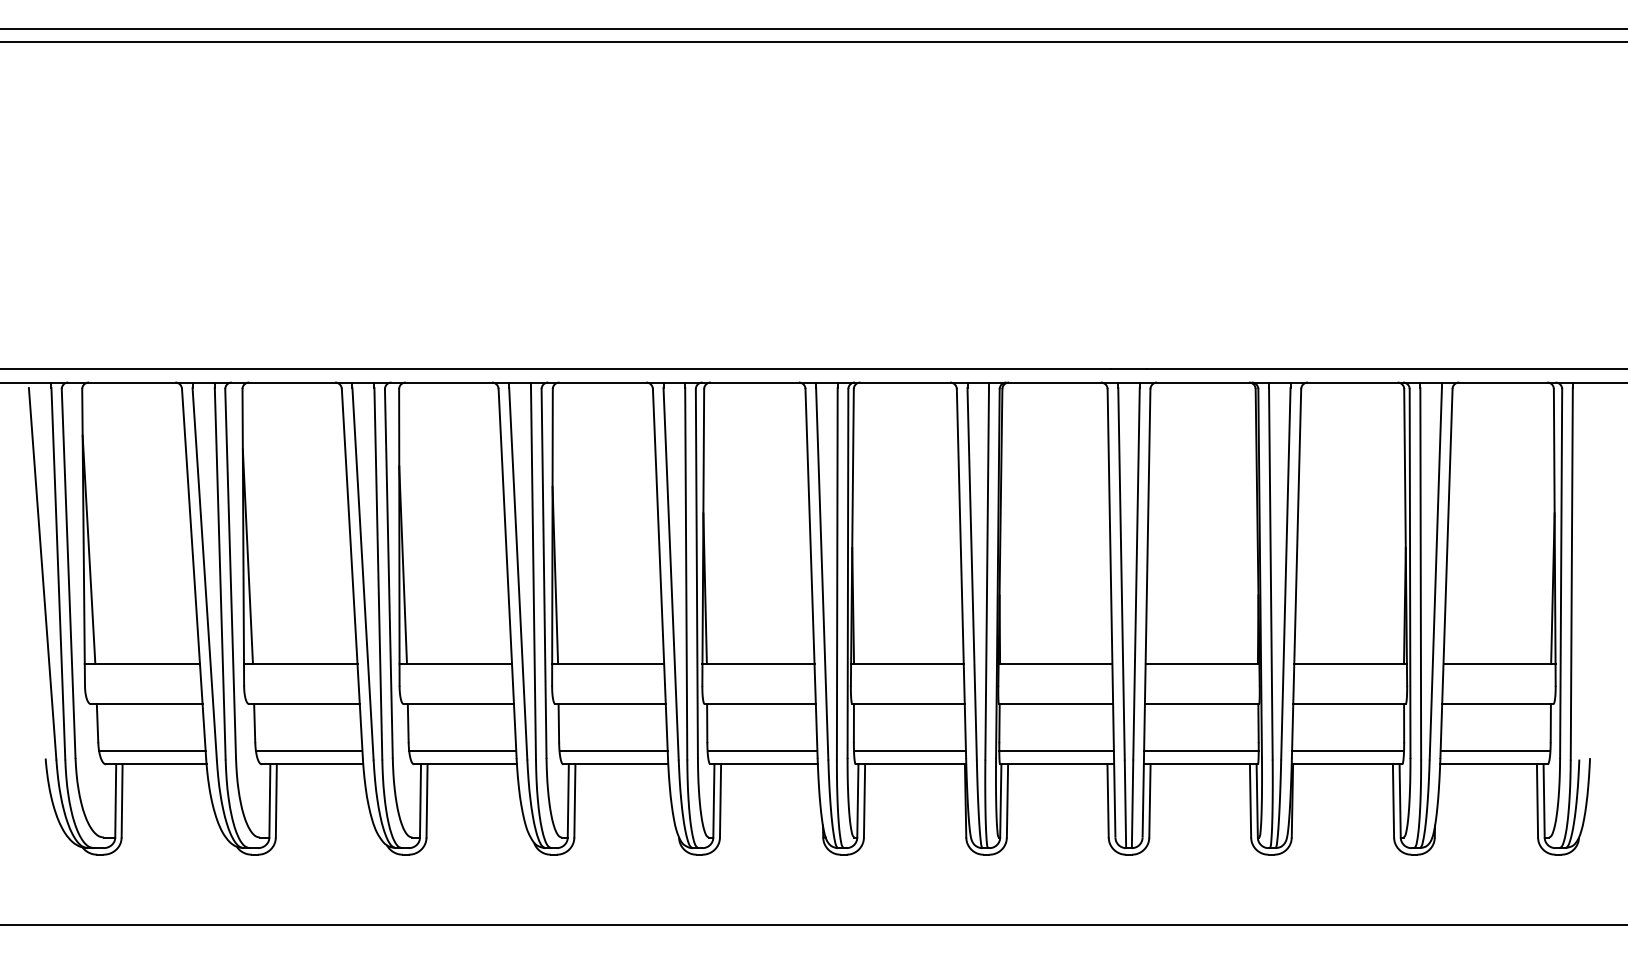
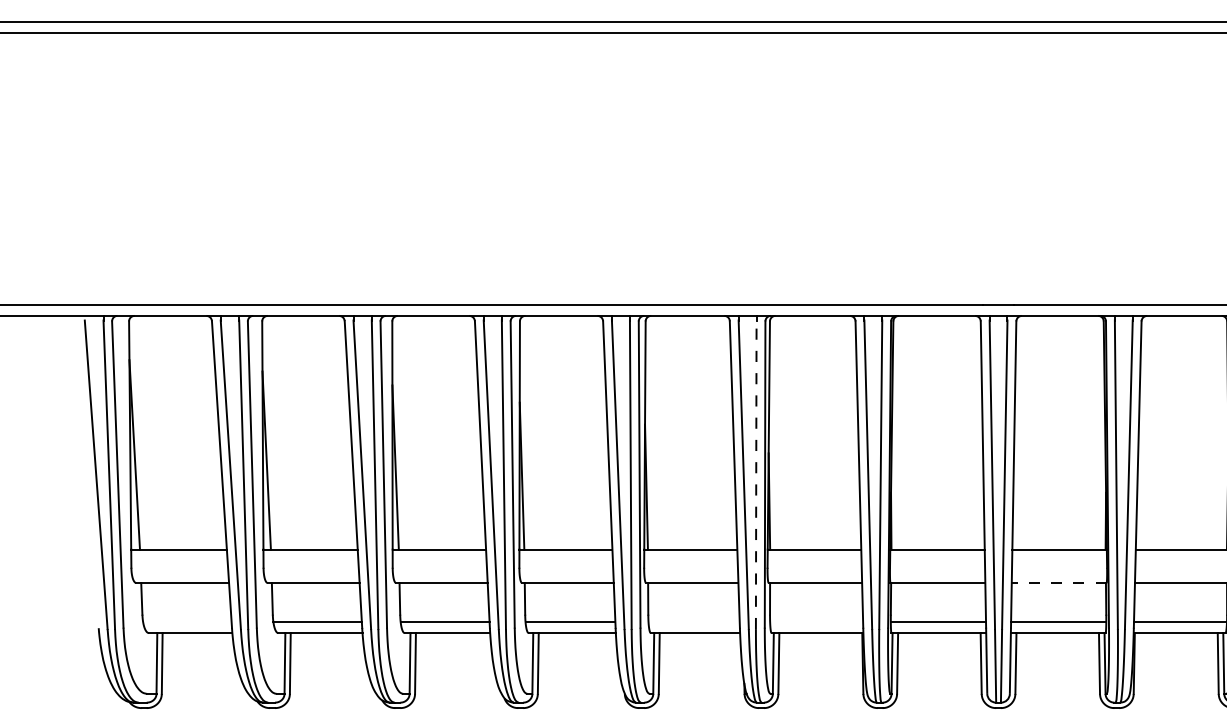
line: (837, 573) -> (756, 474), solid -> dashed
line: (1201, 704) -> (1058, 583), solid -> dashed
line: (152, 751) -> (187, 622), removed
line: (762, 751) -> (694, 622), removed
line: (909, 751) -> (816, 622), removed

